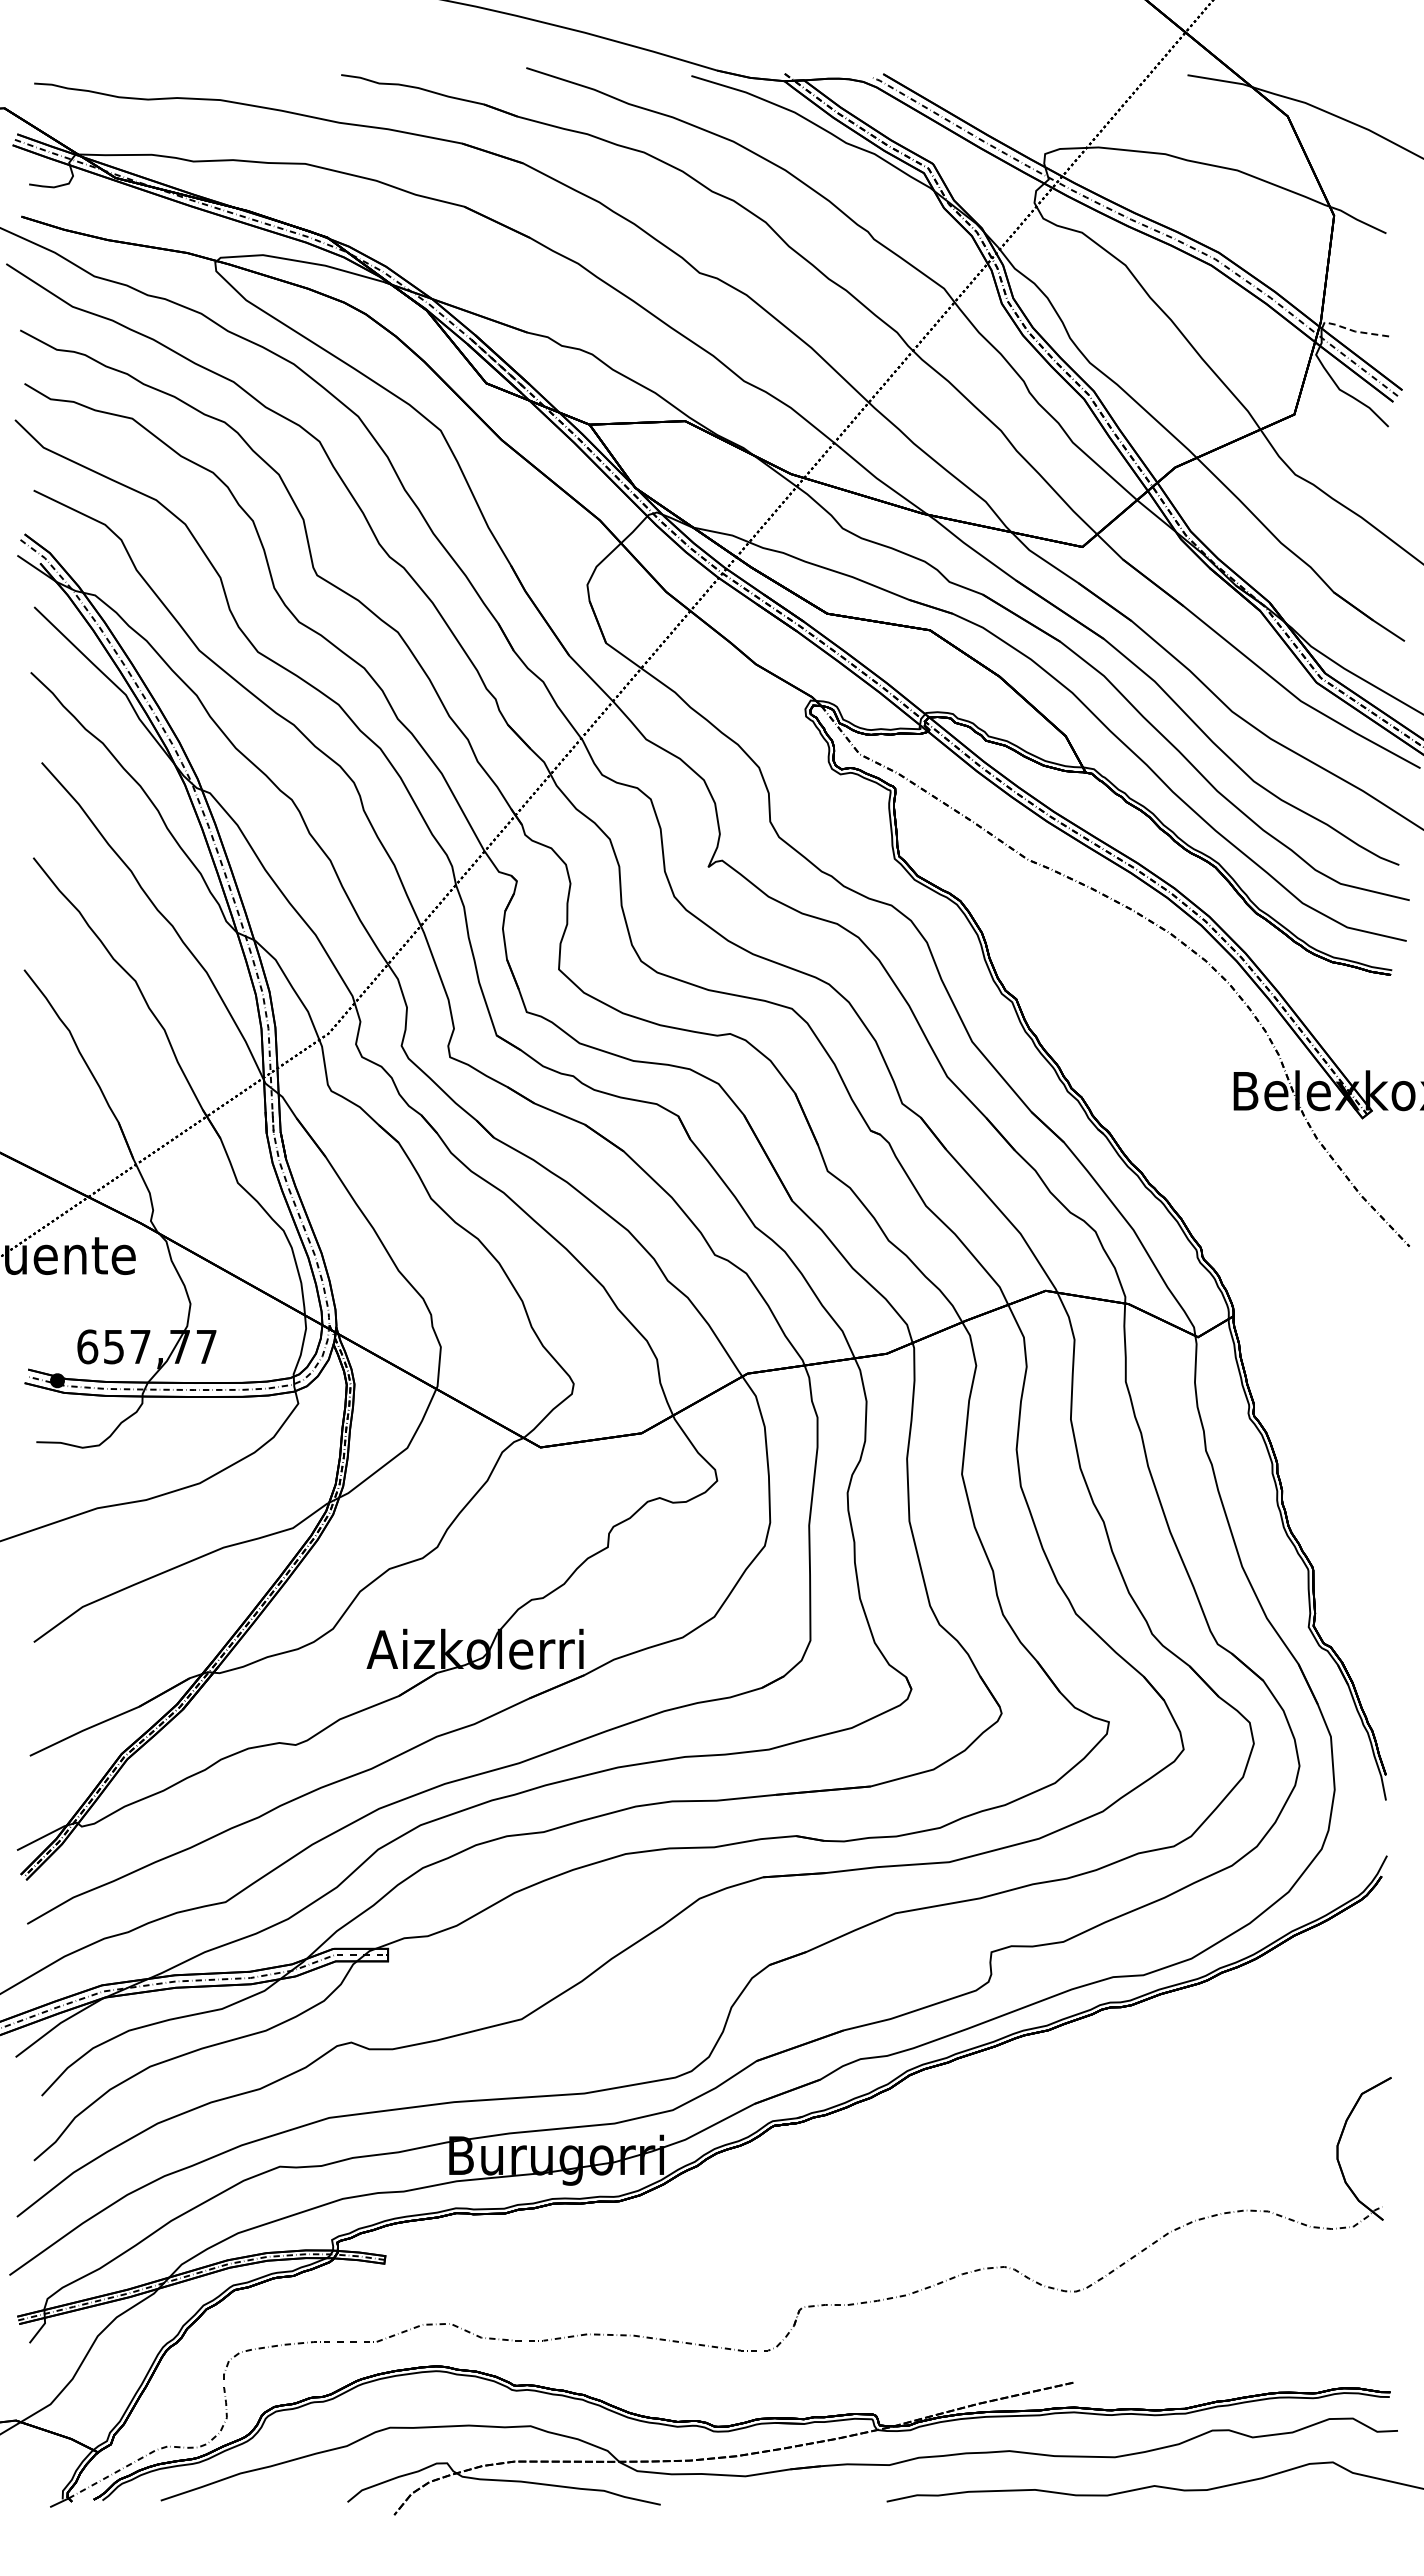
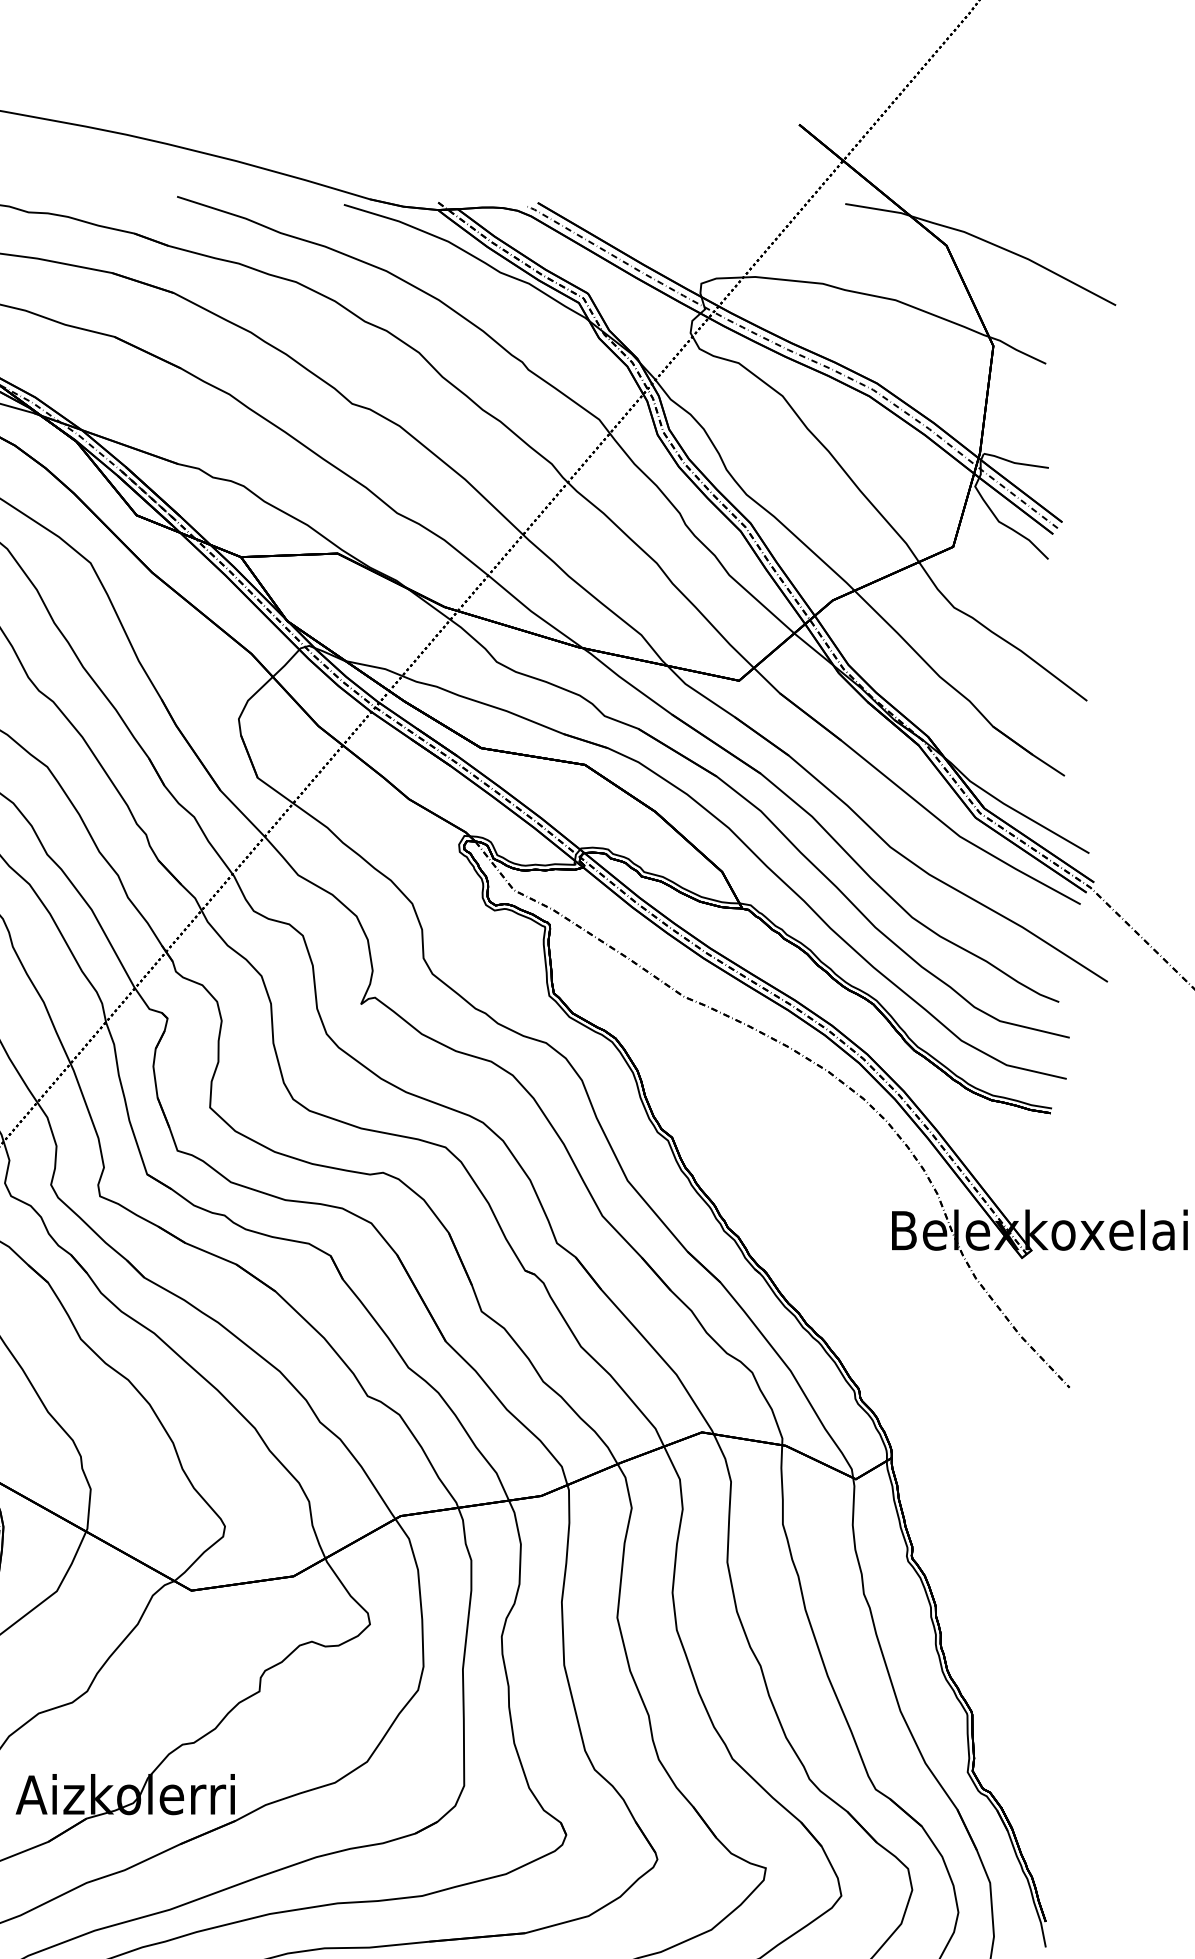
line: (1355, 331) -> (1014, 462), dashed -> solid

